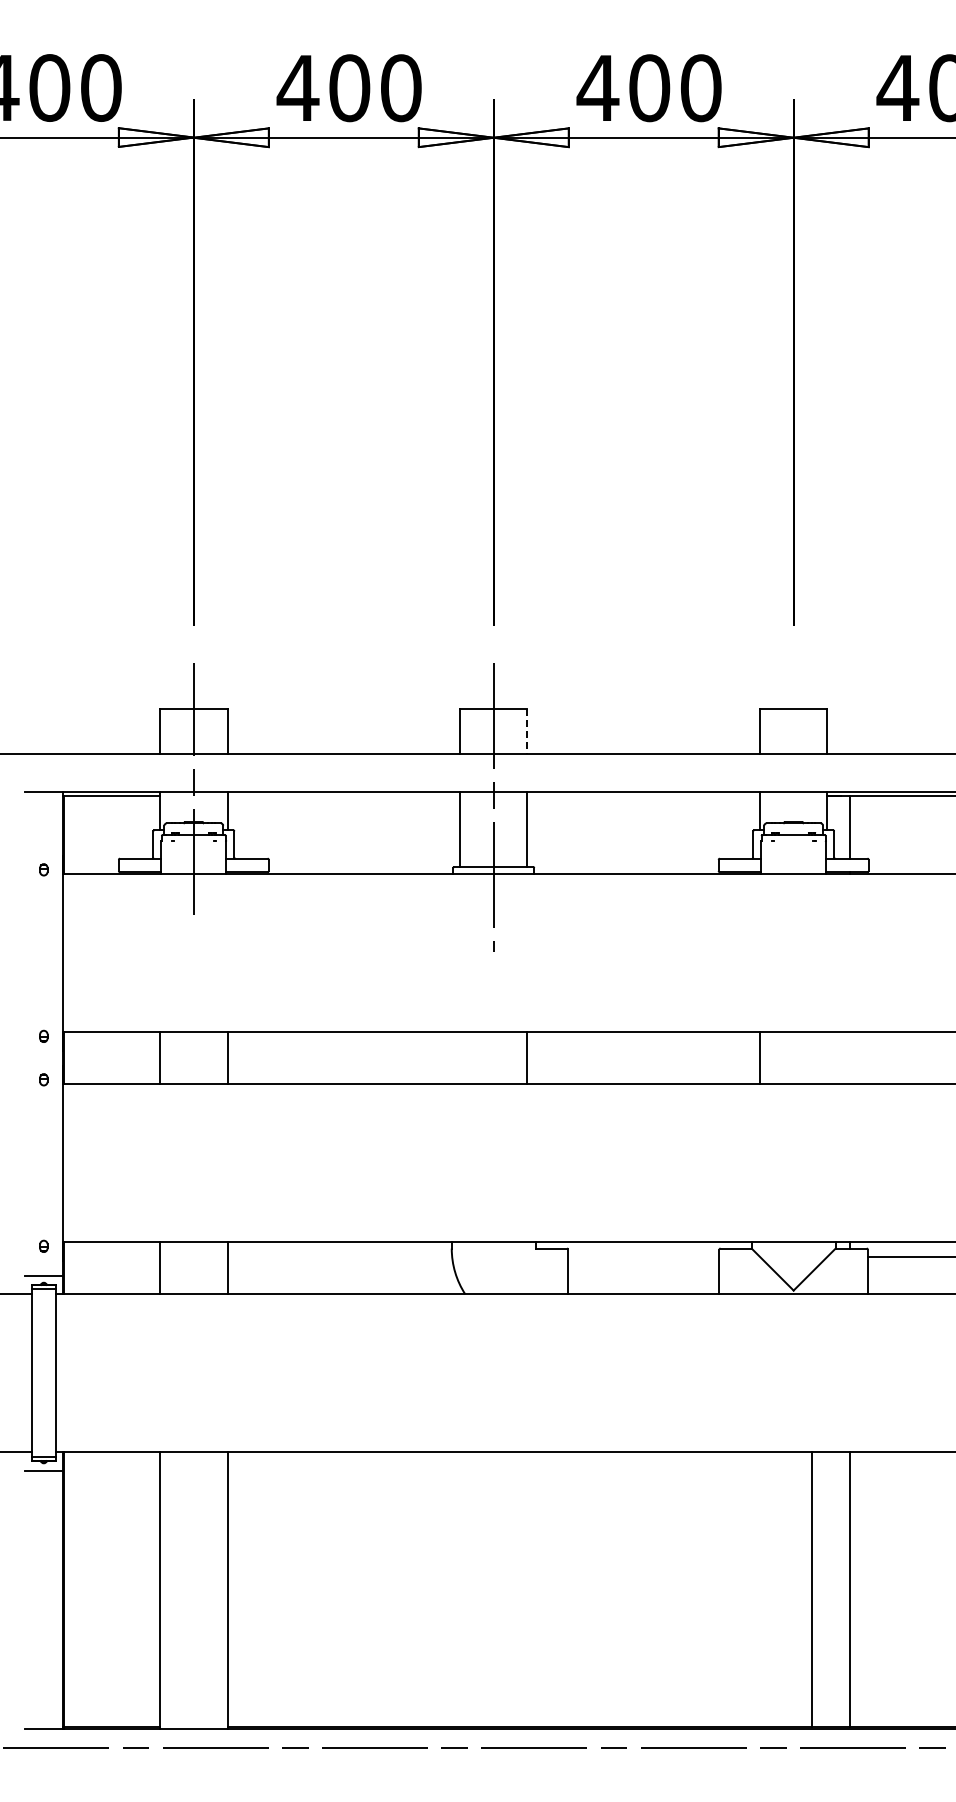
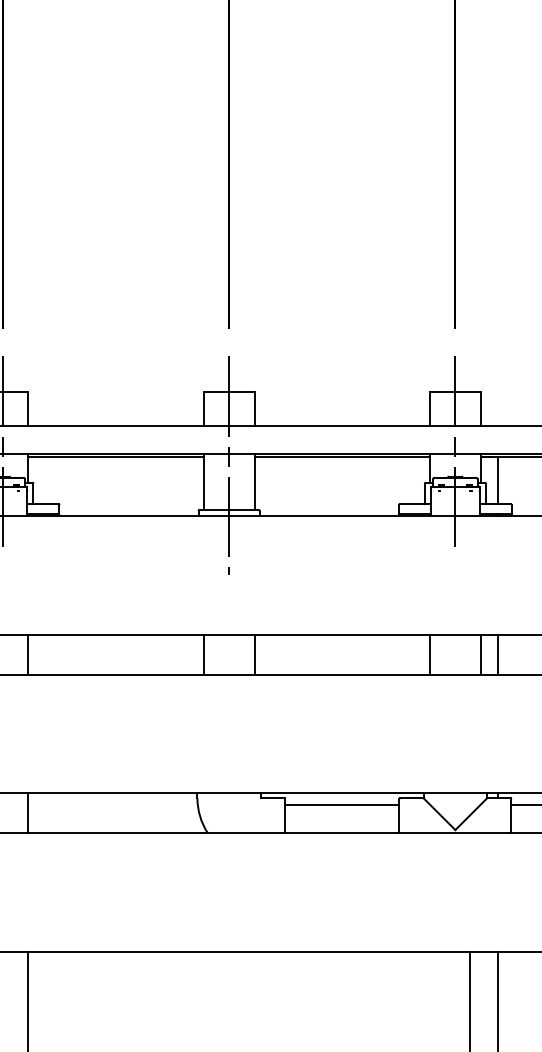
line: (527, 732) -> (254, 409), dashed -> solid
line: (793, 788) -> (455, 451), added
line: (343, 795) -> (115, 456), added
line: (643, 795) -> (342, 456), added
line: (460, 1057) -> (204, 654), added
line: (827, 1057) -> (480, 654), added
line: (849, 1057) -> (497, 654), added
line: (643, 1256) -> (342, 804), added

